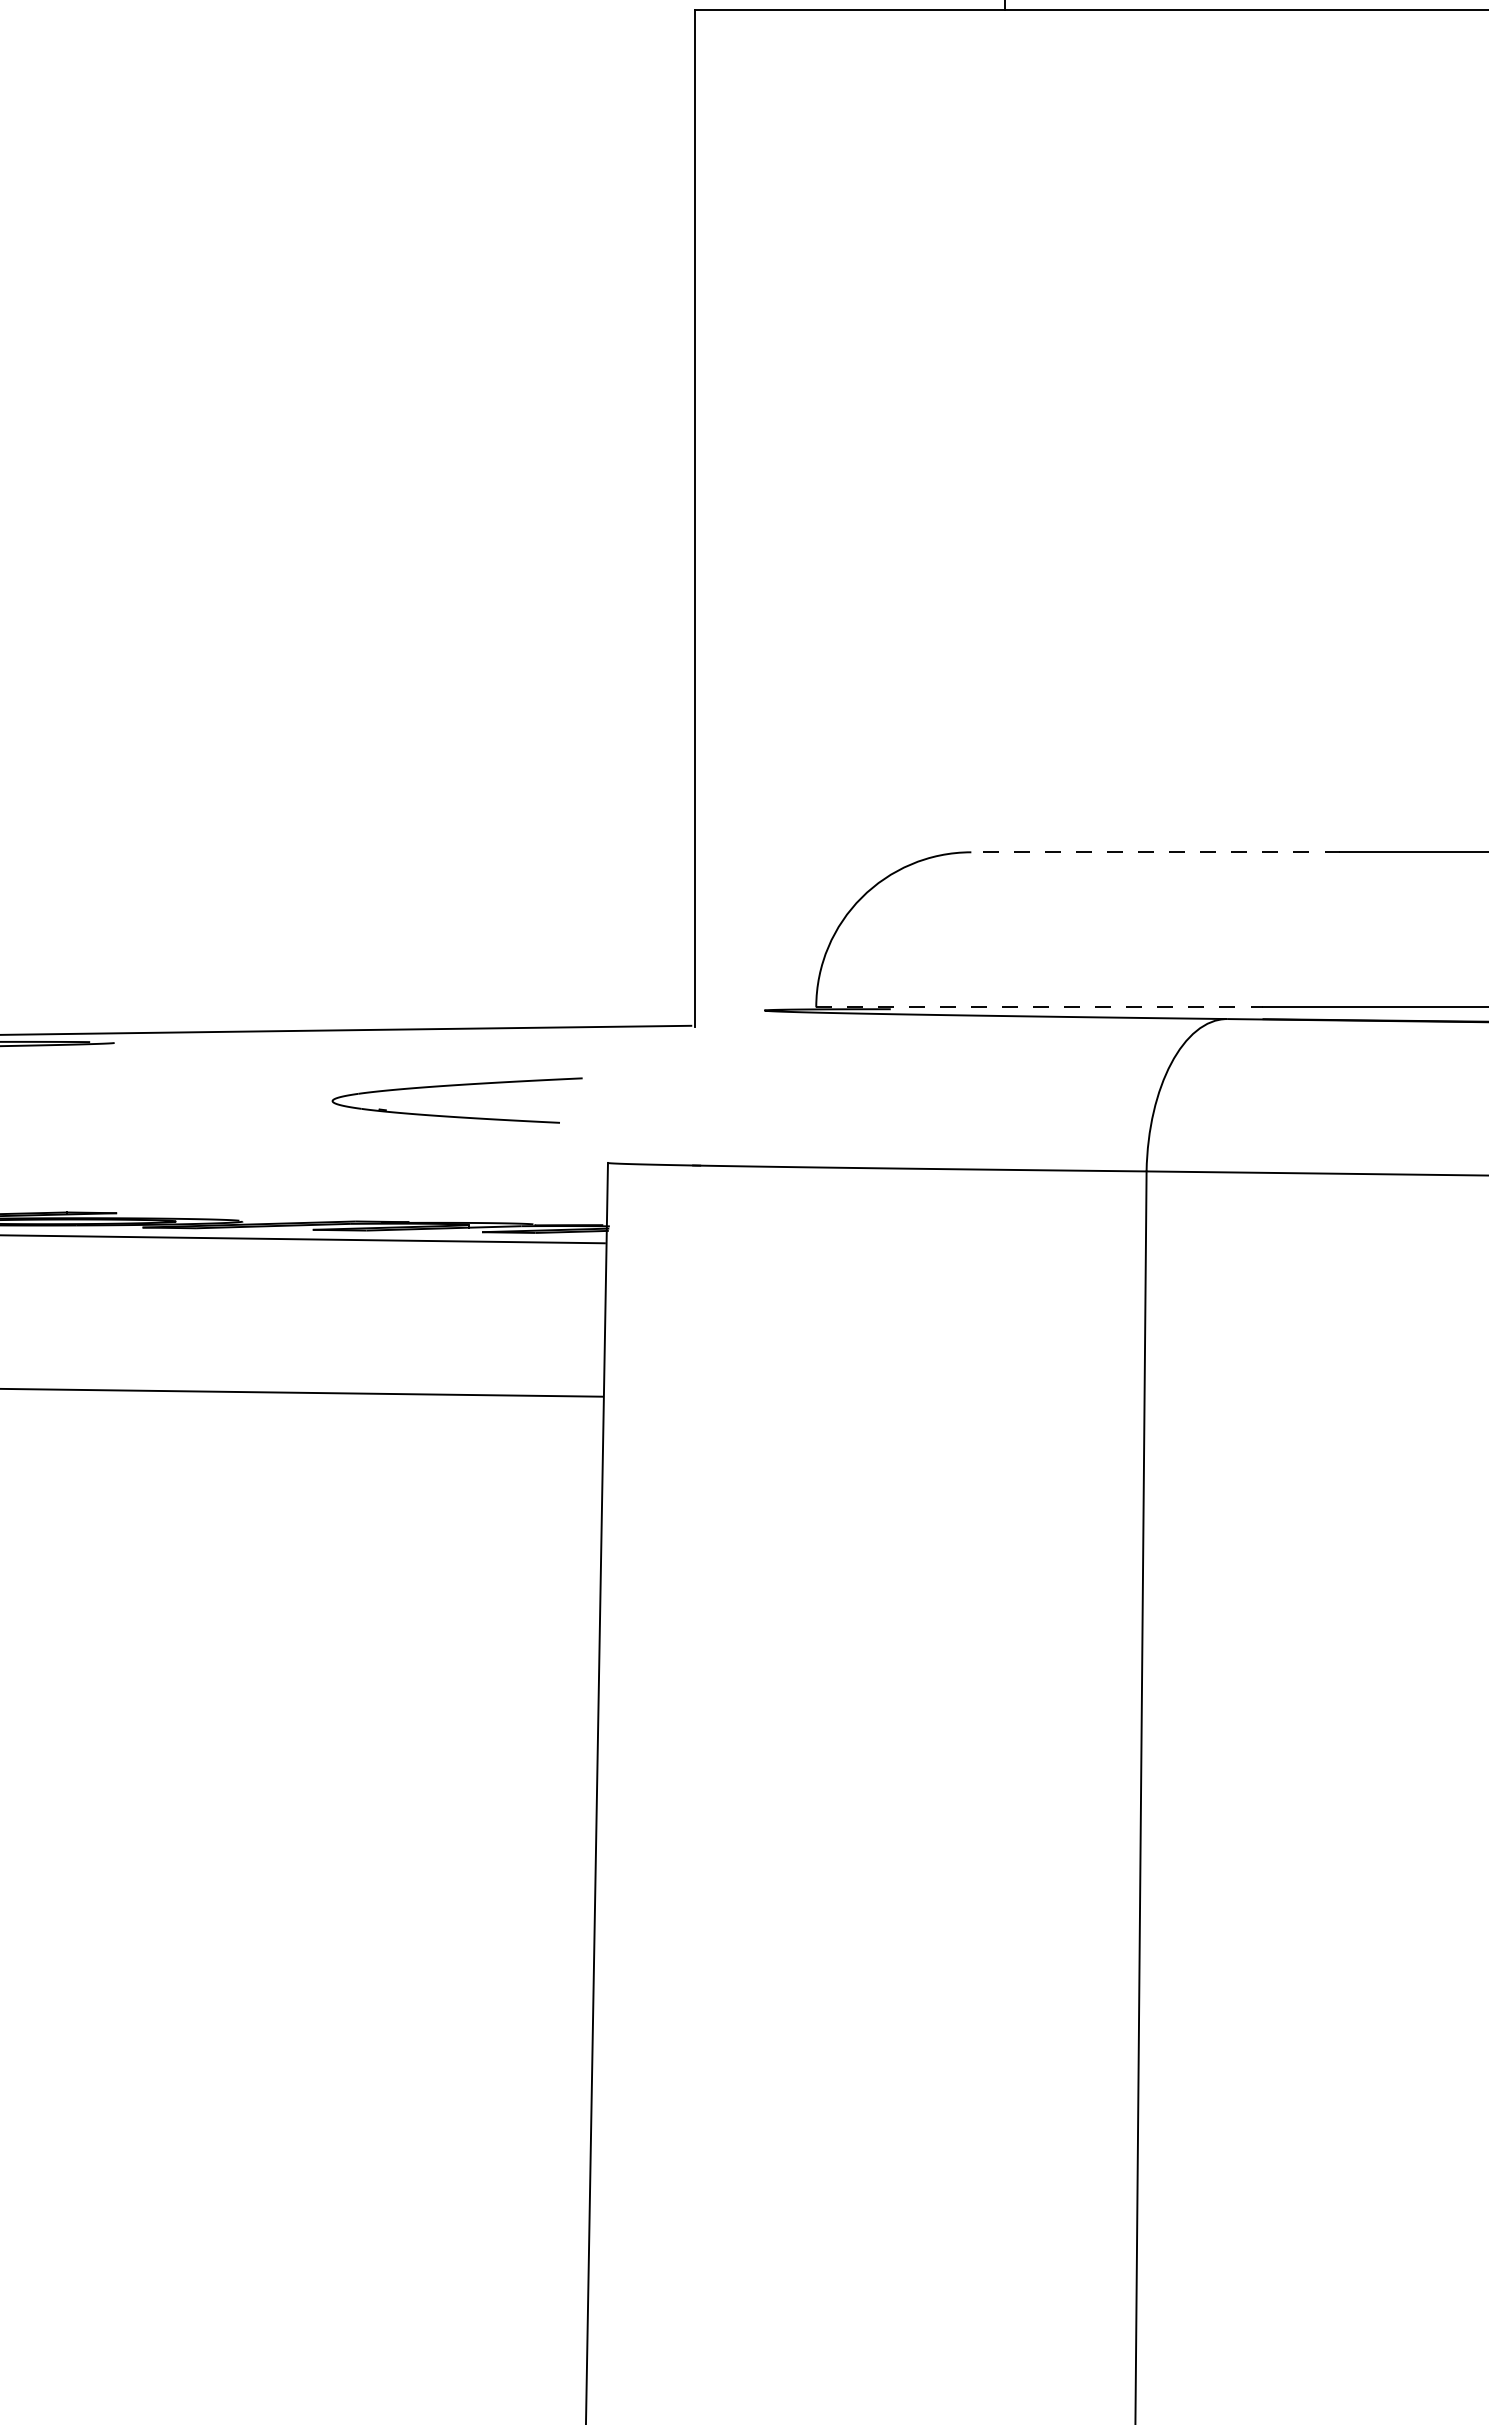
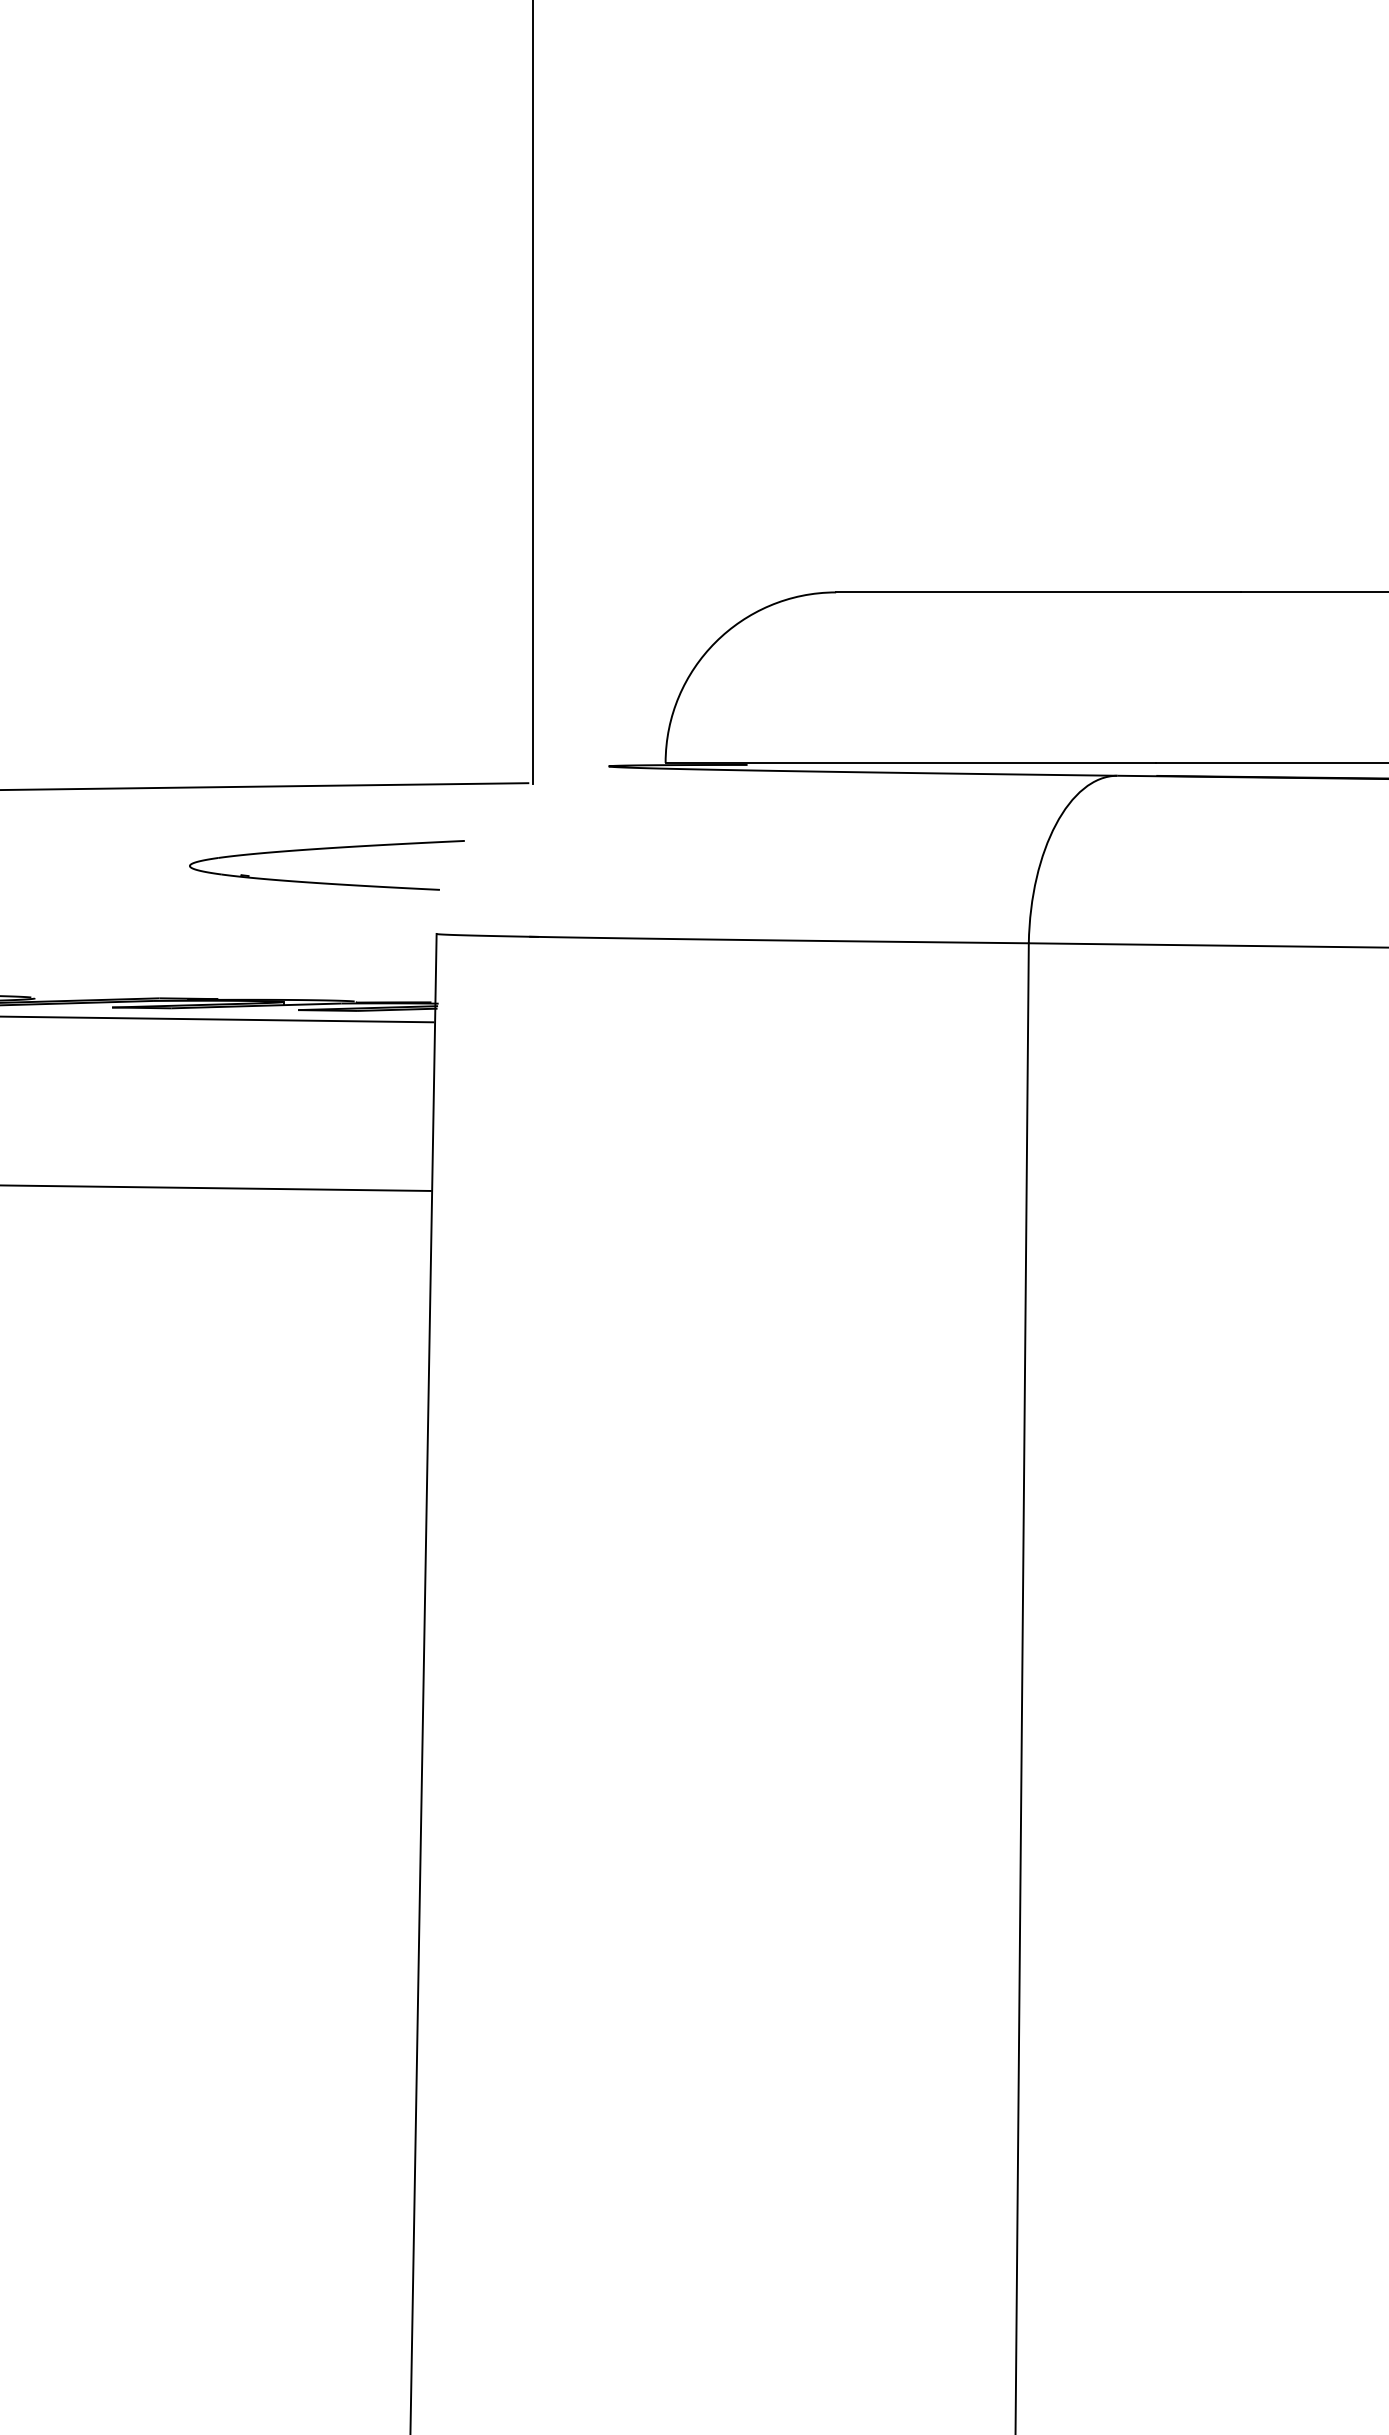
line: (1155, 852) -> (1038, 592), dashed -> solid
line: (1039, 1007) -> (911, 763), dashed -> solid
part: (455, 1086) -> (325, 849), moved

